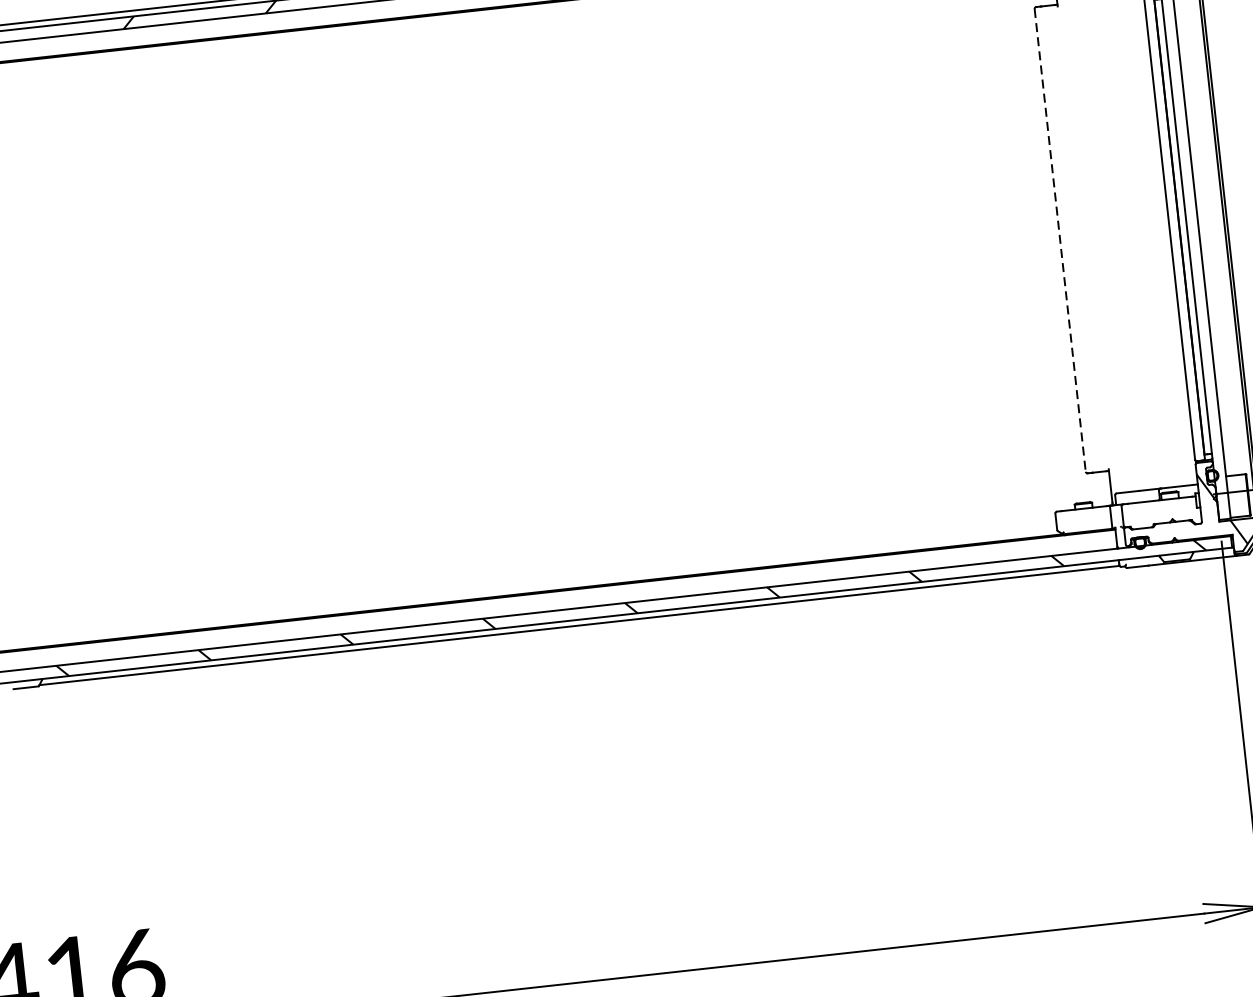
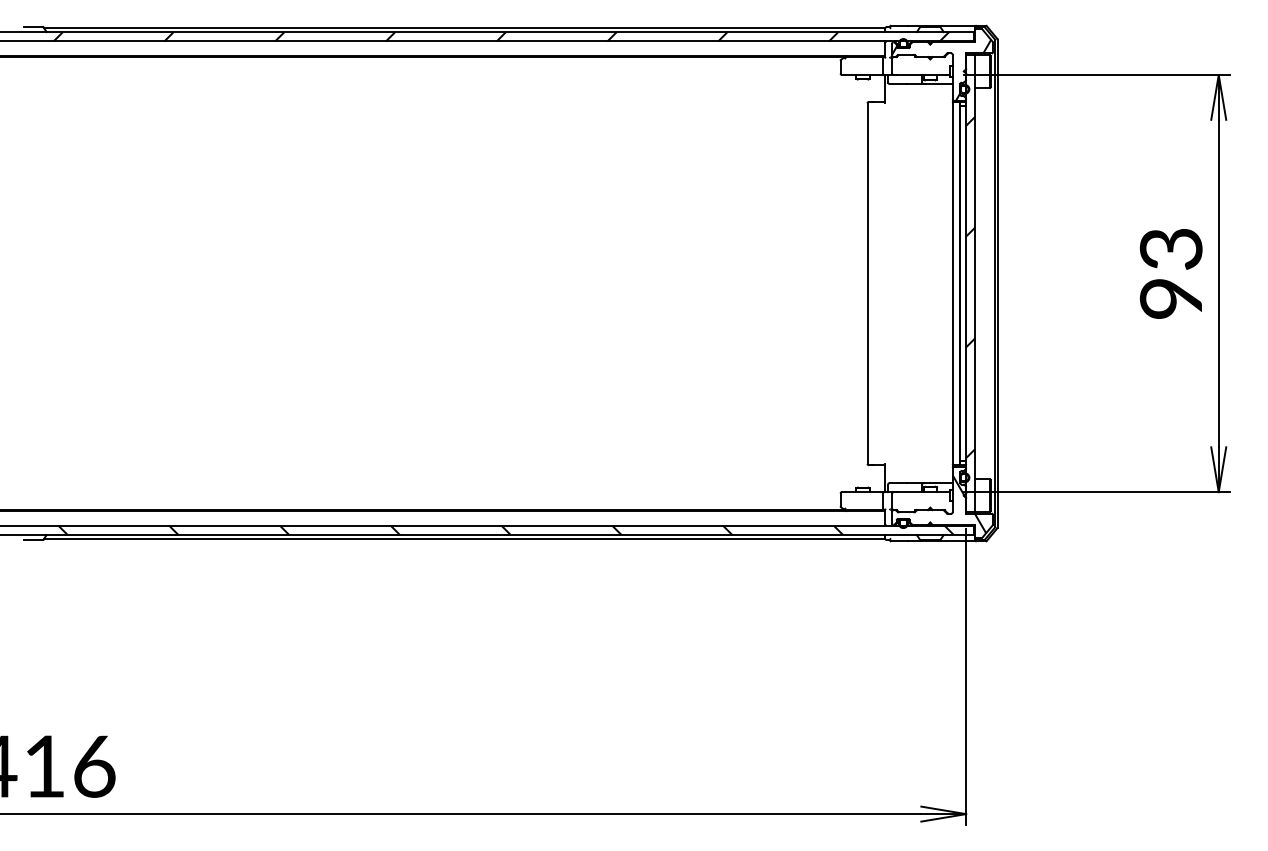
hatch: (1192, 230) -> (970, 287), added
line: (1060, 241) -> (867, 284), dashed -> solid

